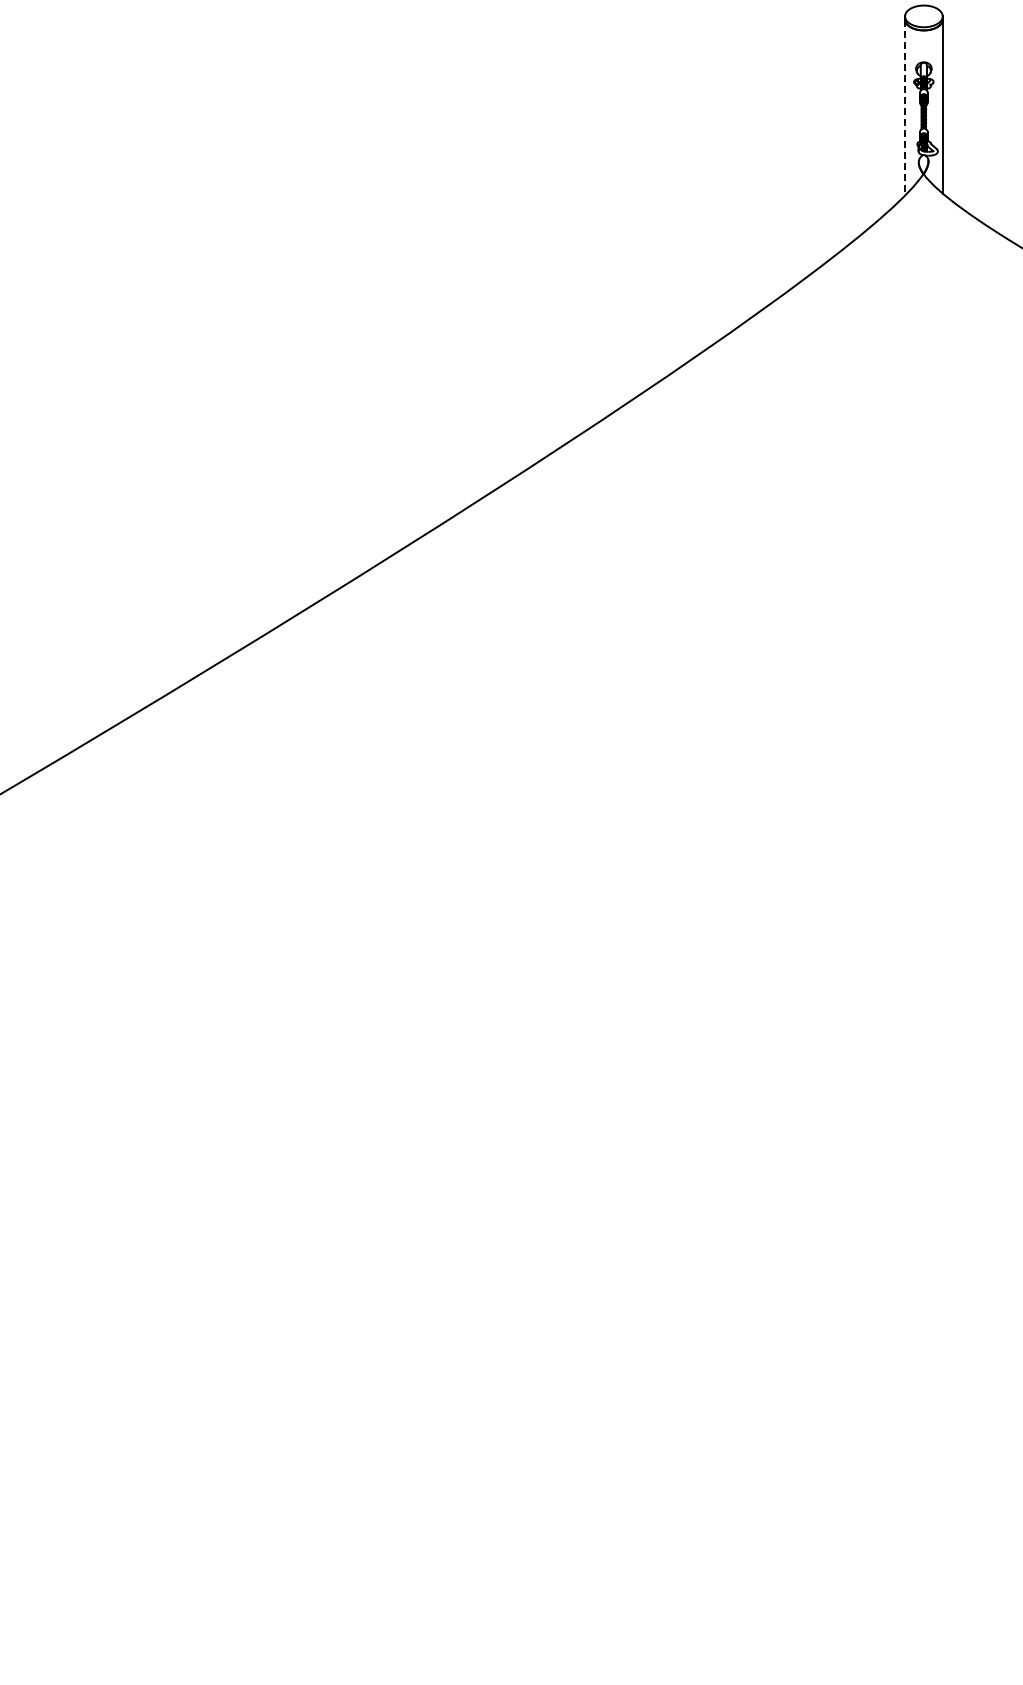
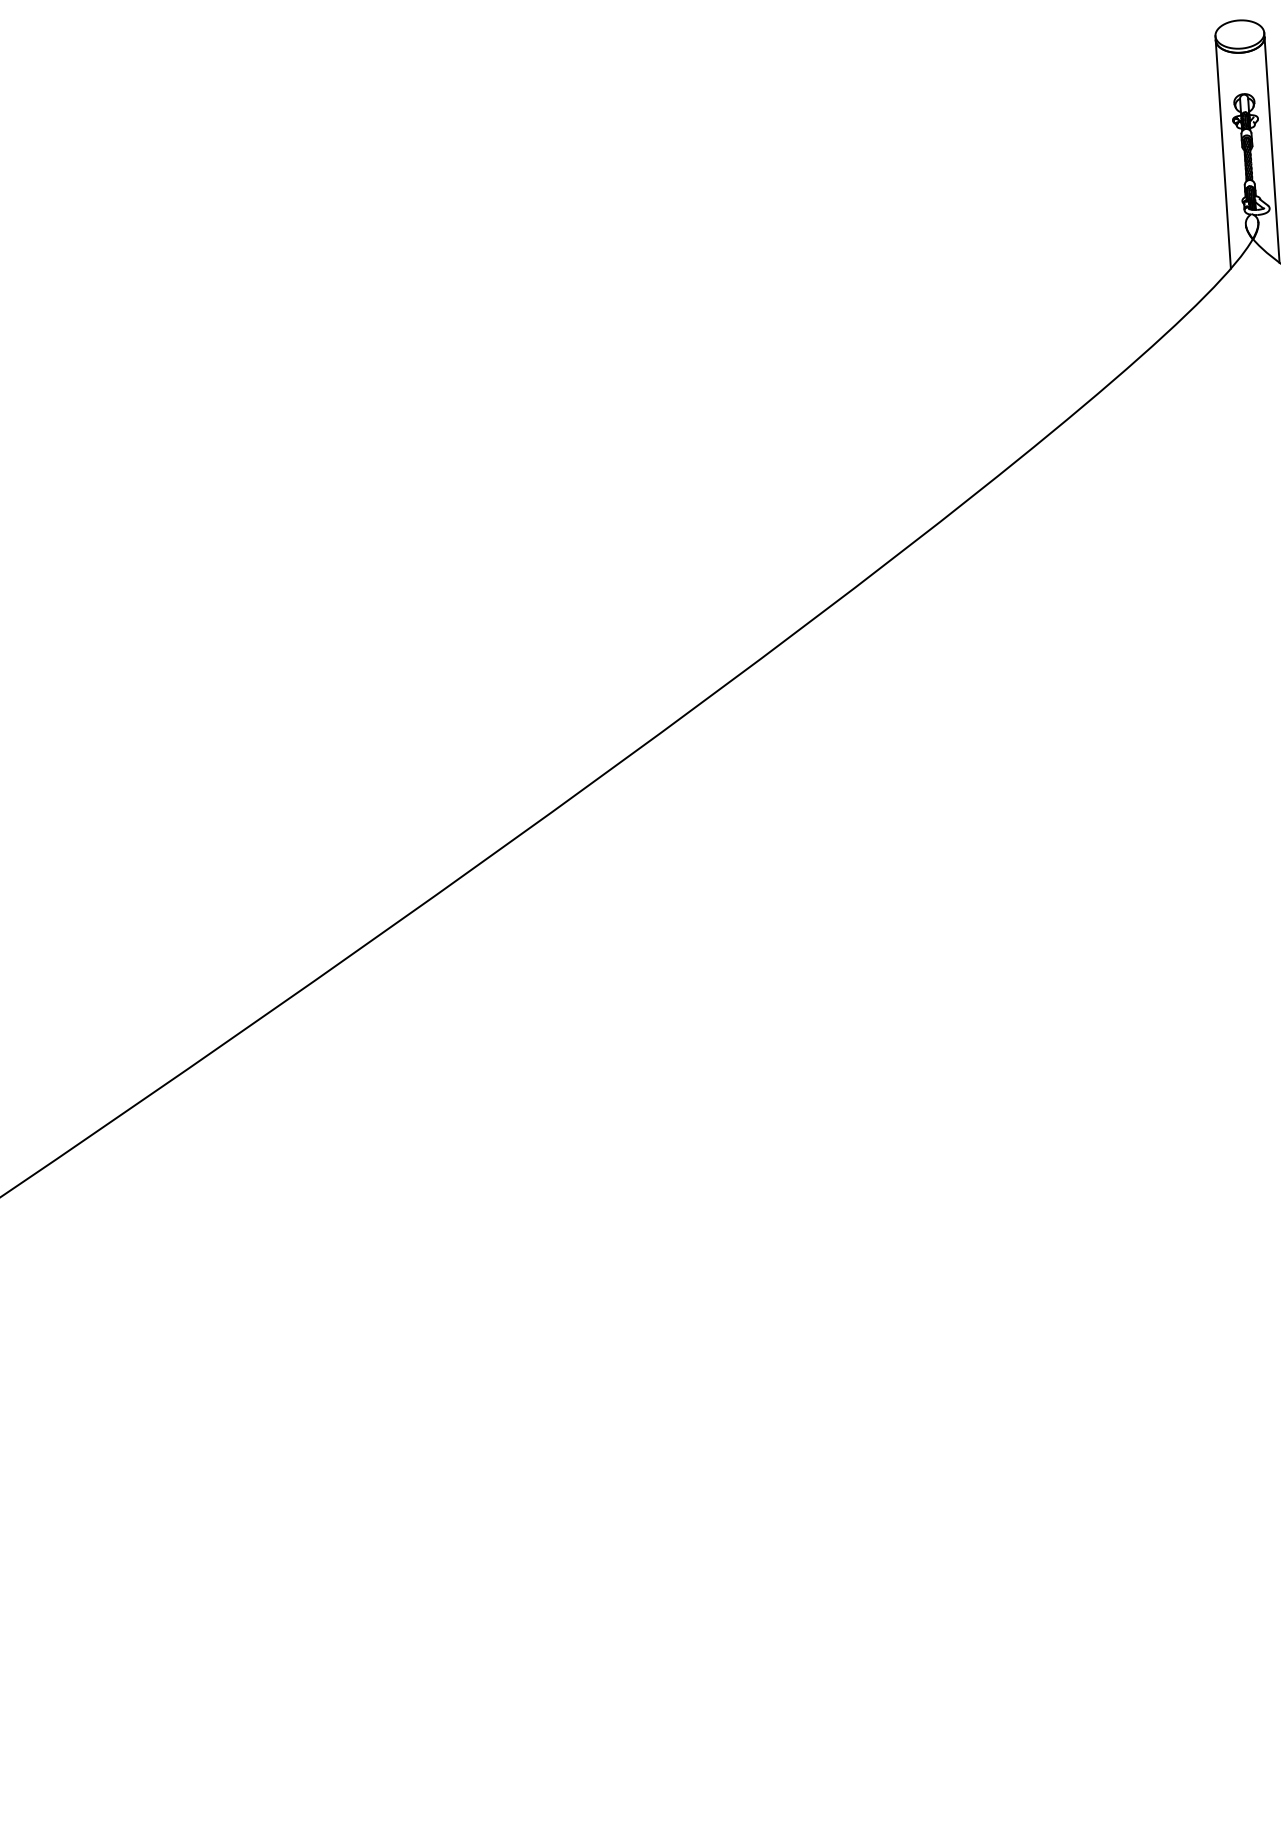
line: (905, 108) -> (1223, 155), dashed -> solid

